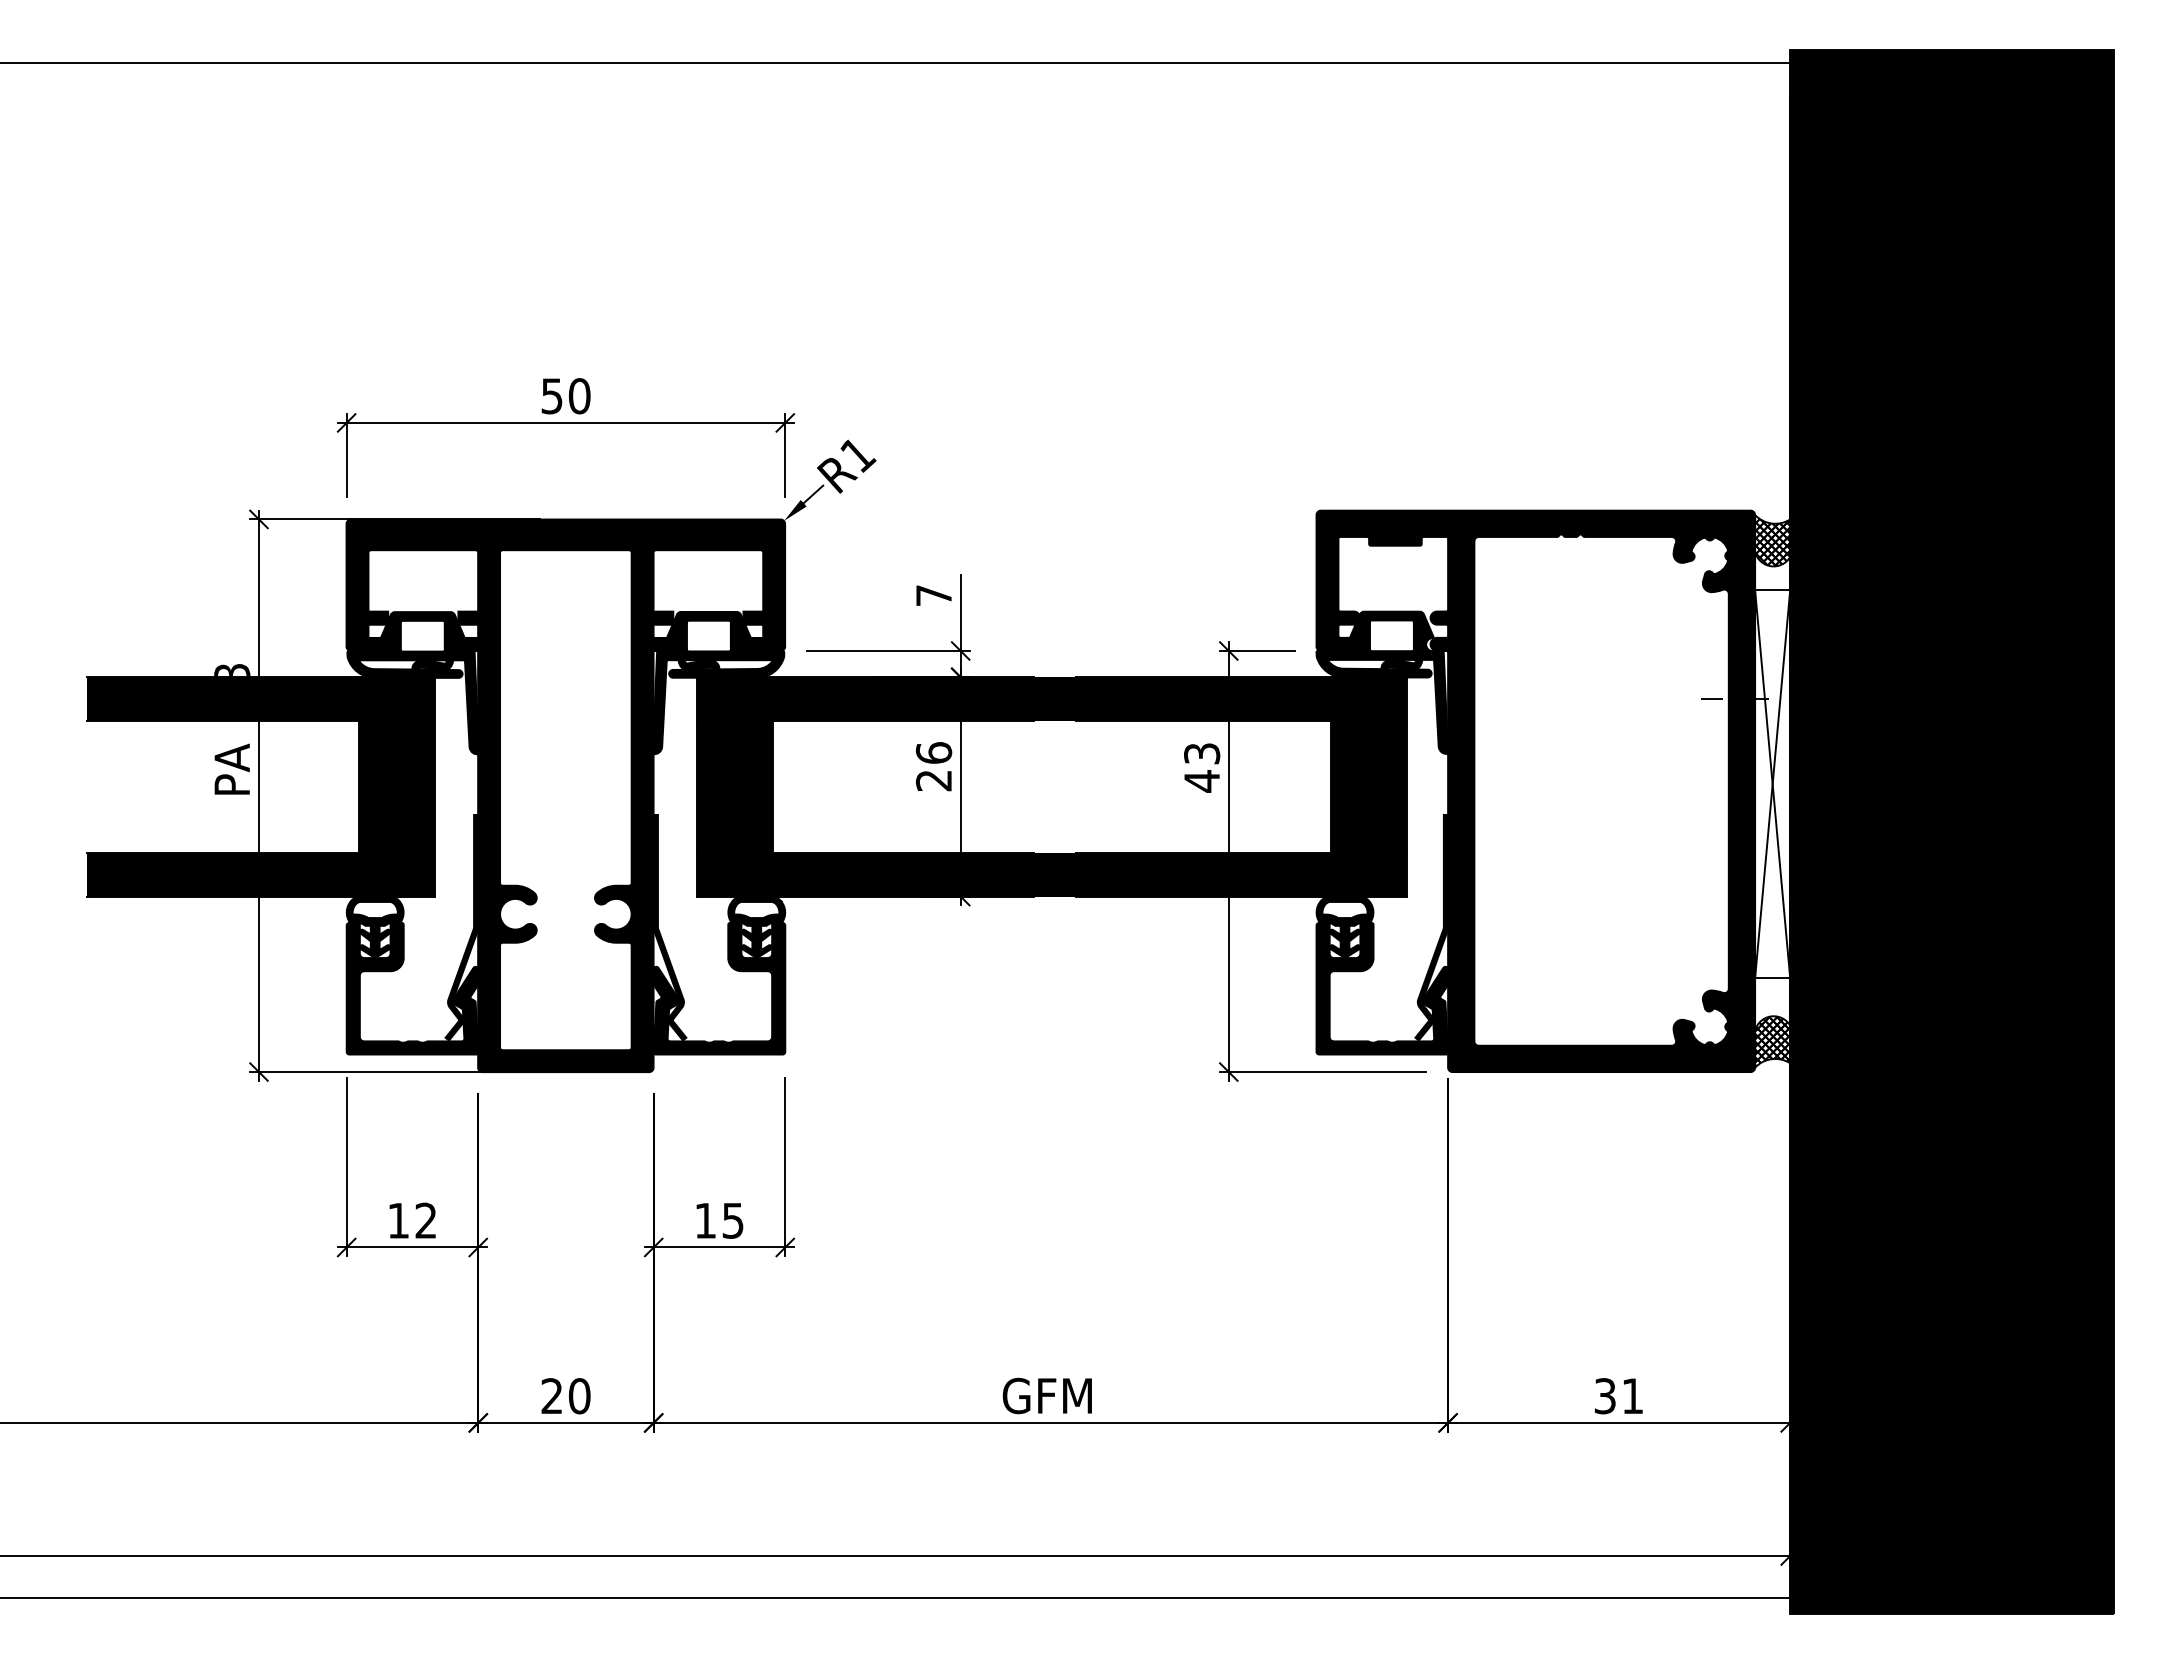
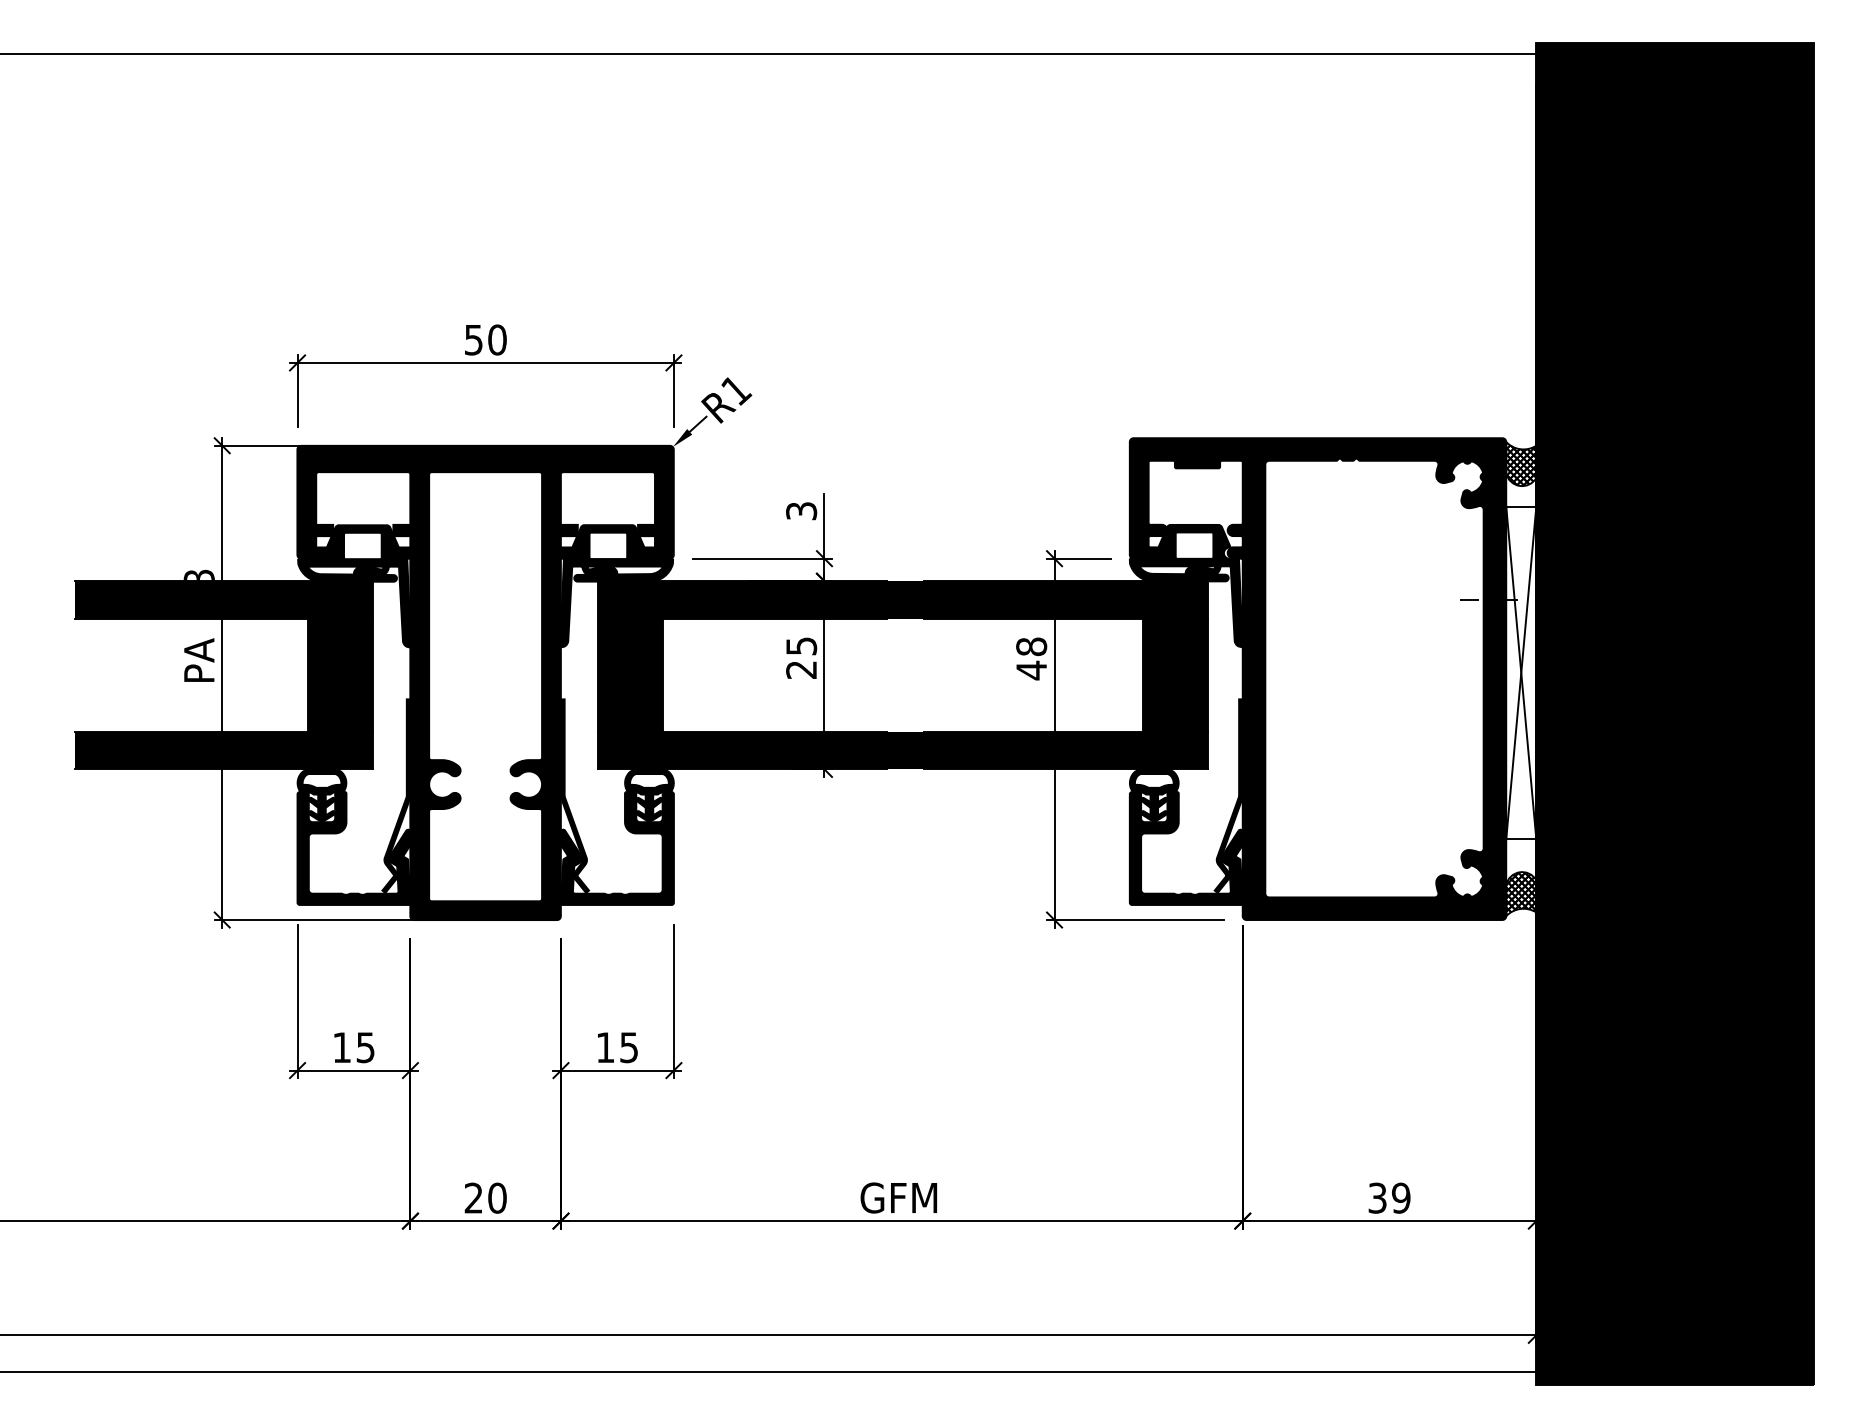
text: (933, 595) -> (801, 511), 7 -> 3
text: (933, 752) -> (801, 645), 26 -> 25
text: (1202, 753) -> (1031, 646), 43 -> 48
text: (425, 1220) -> (365, 1047), 12 -> 15
text: (1632, 1396) -> (1401, 1198), 31 -> 39

